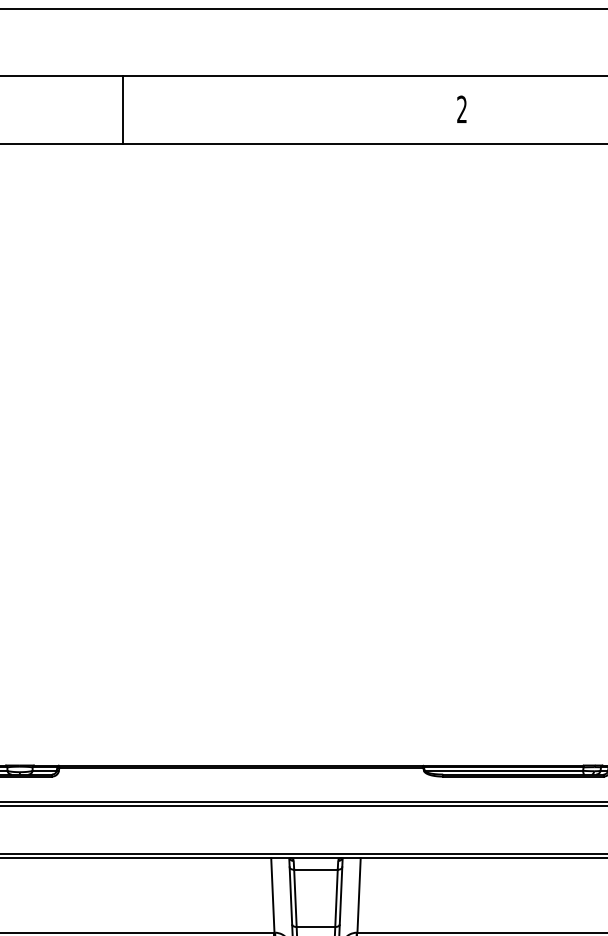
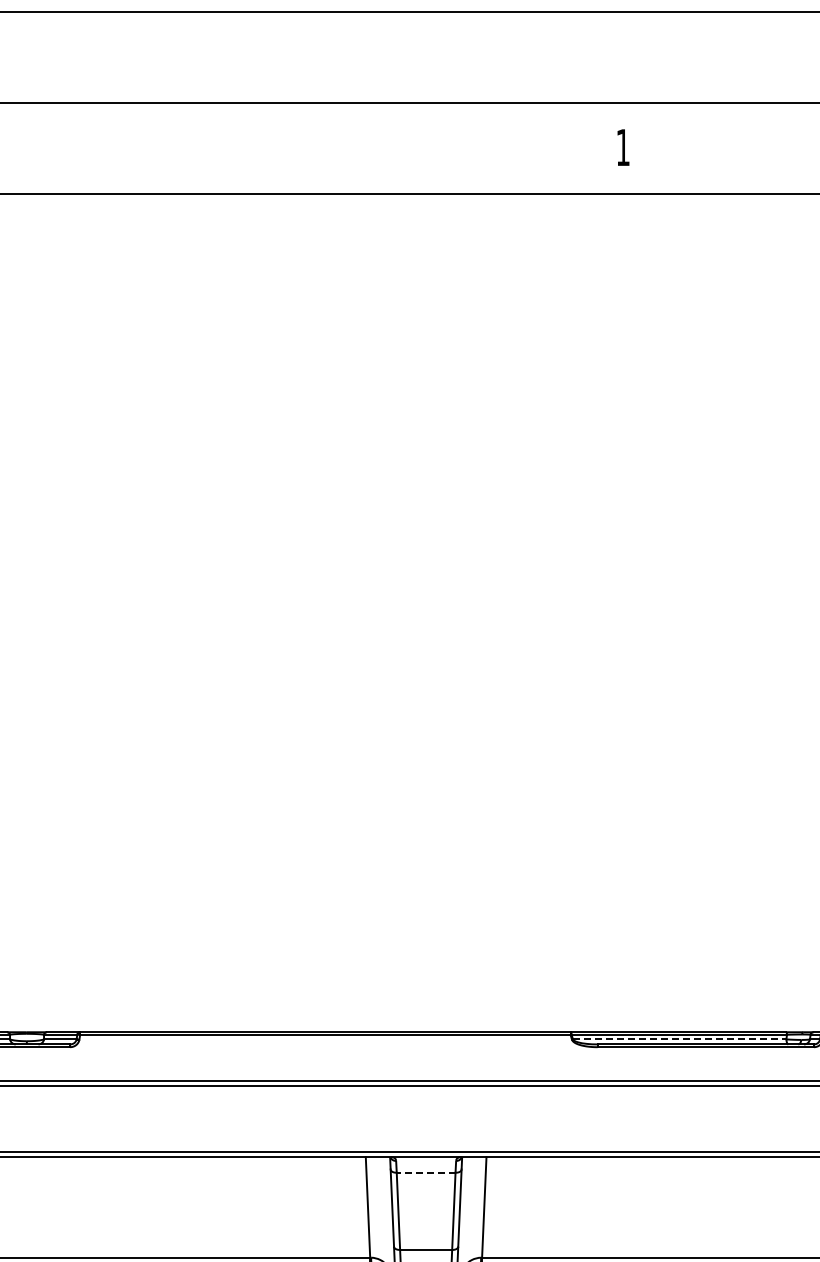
text: (461, 108) -> (622, 146), 2 -> 1
line: (123, 110) -> (166, 148), removed
line: (503, 770) -> (679, 1039), solid -> dashed
line: (315, 869) -> (425, 1172), solid -> dashed

